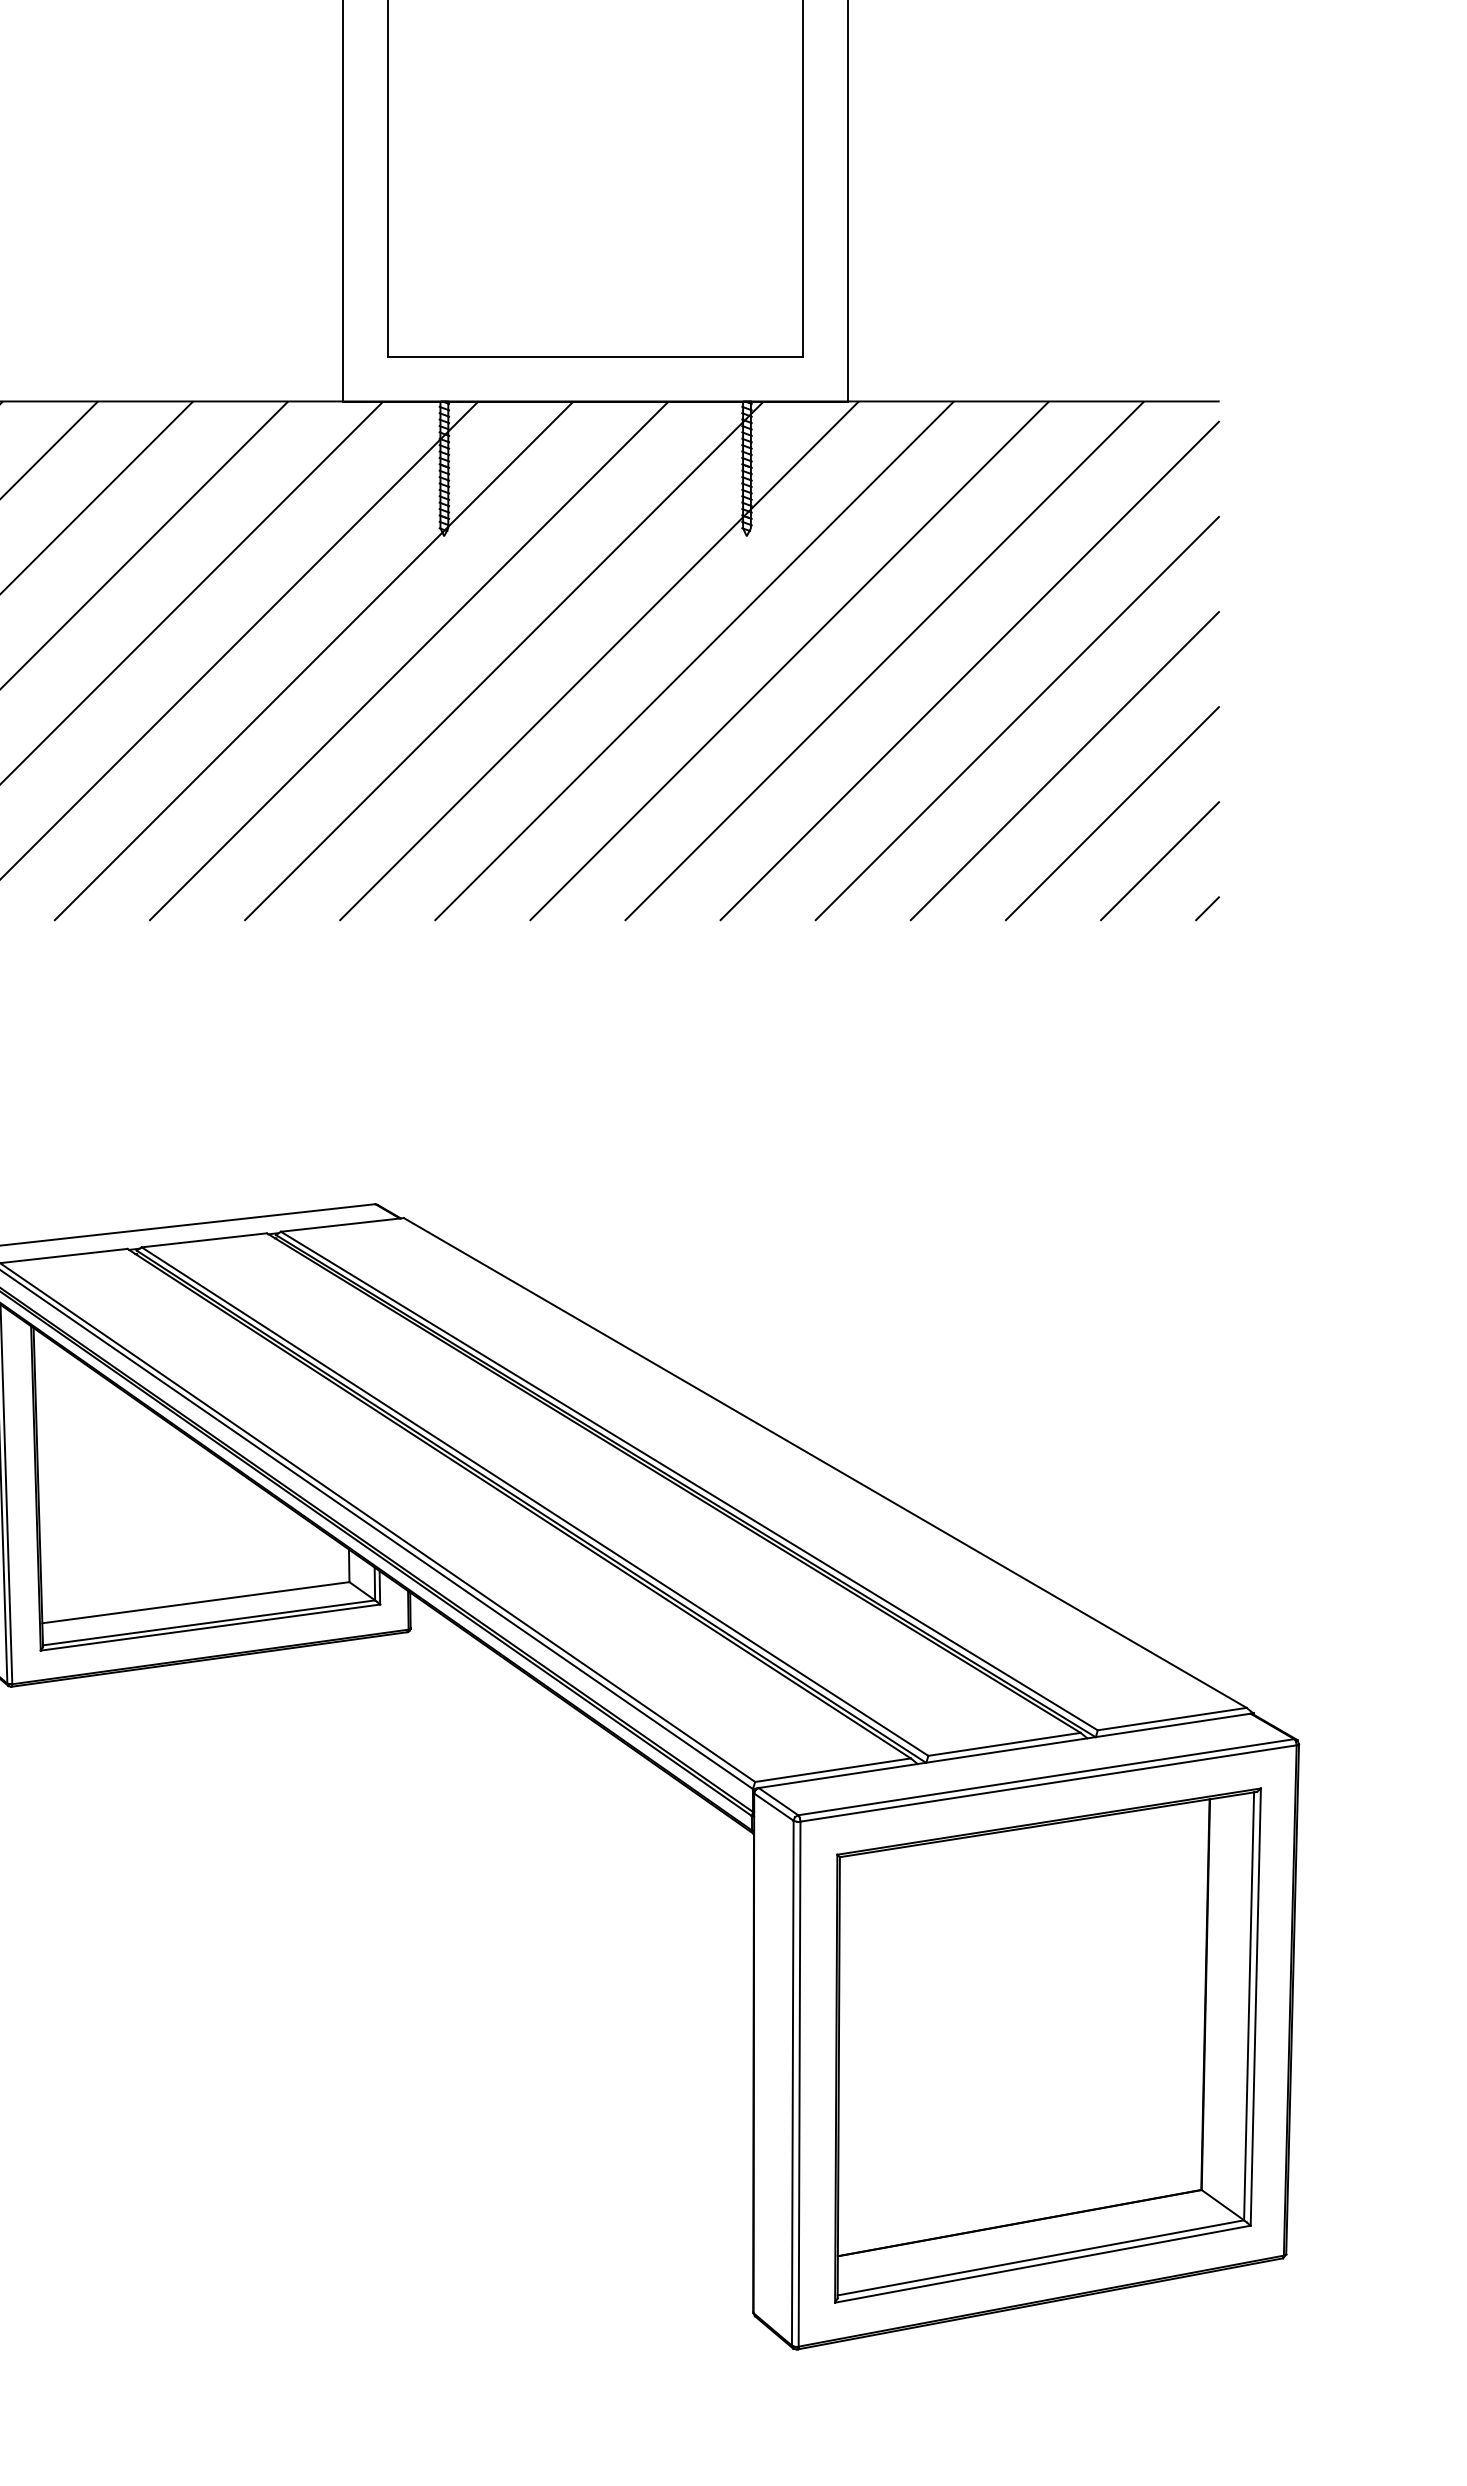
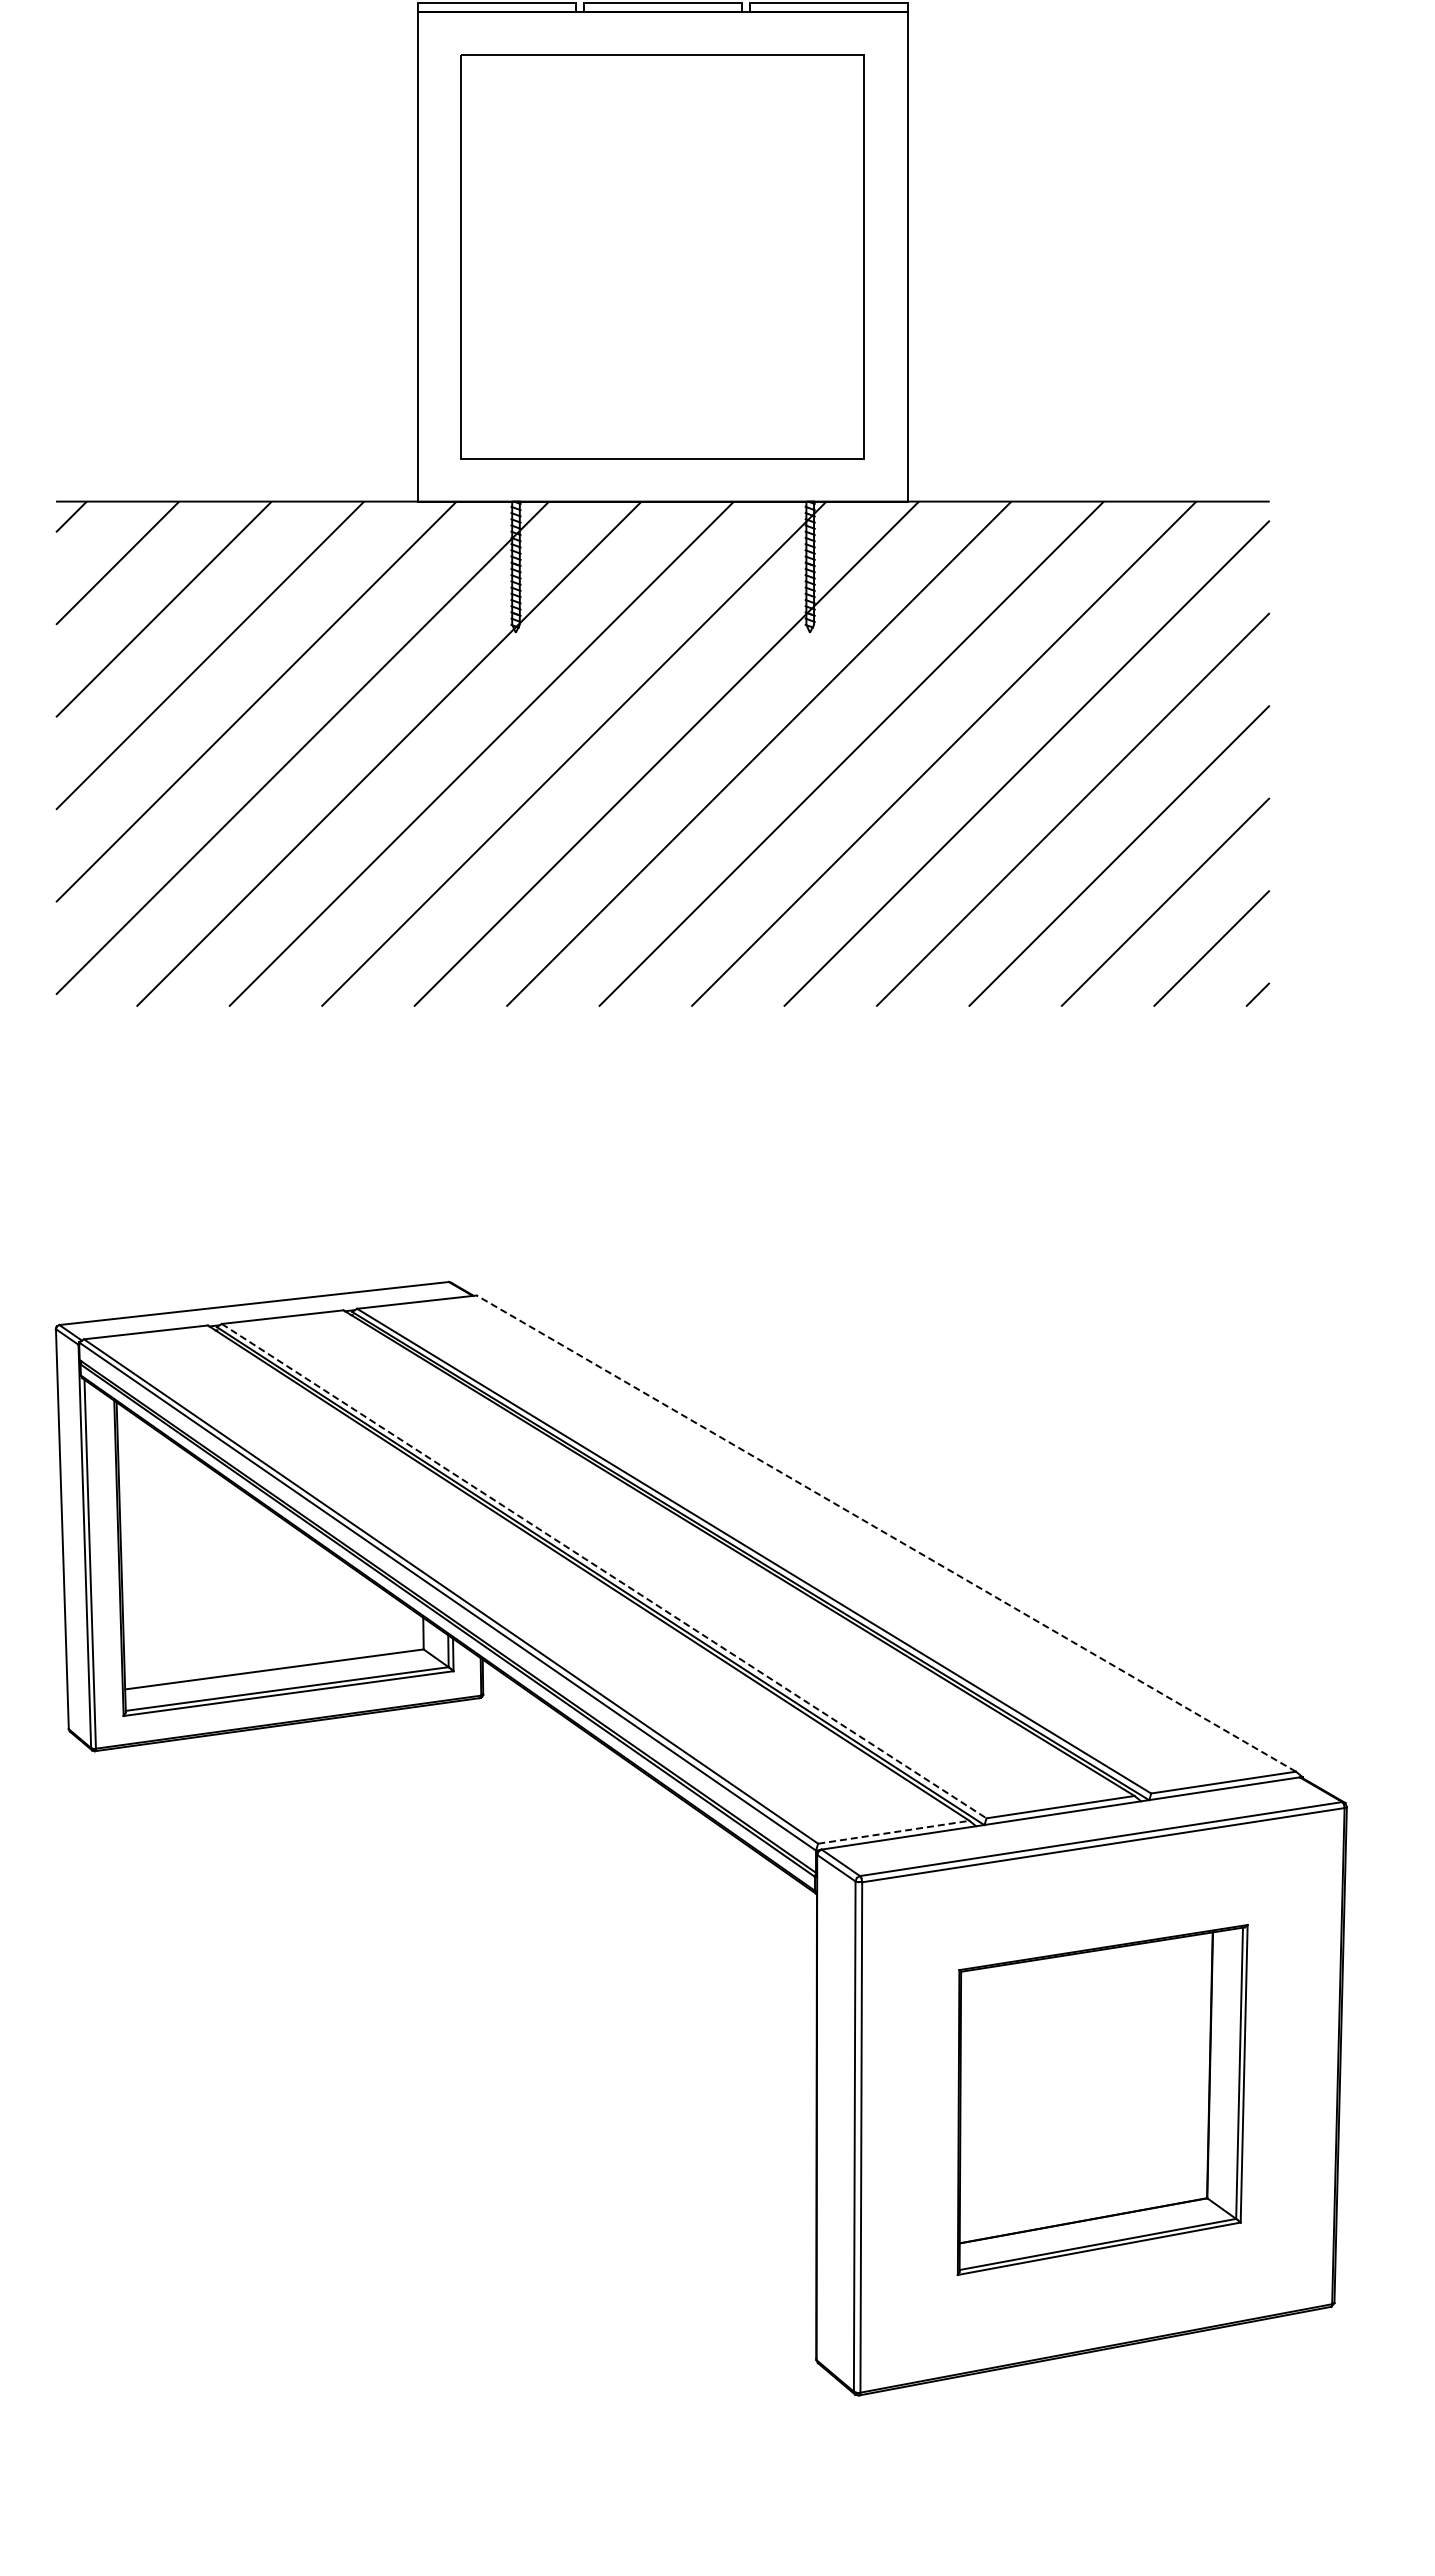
line: (825, 1462) -> (886, 1533), solid -> dashed
line: (535, 1501) -> (604, 1571), solid -> dashed
line: (832, 1770) -> (893, 1832), solid -> dashed
part: (1047, 2045) -> (1102, 2099), size x0.7

